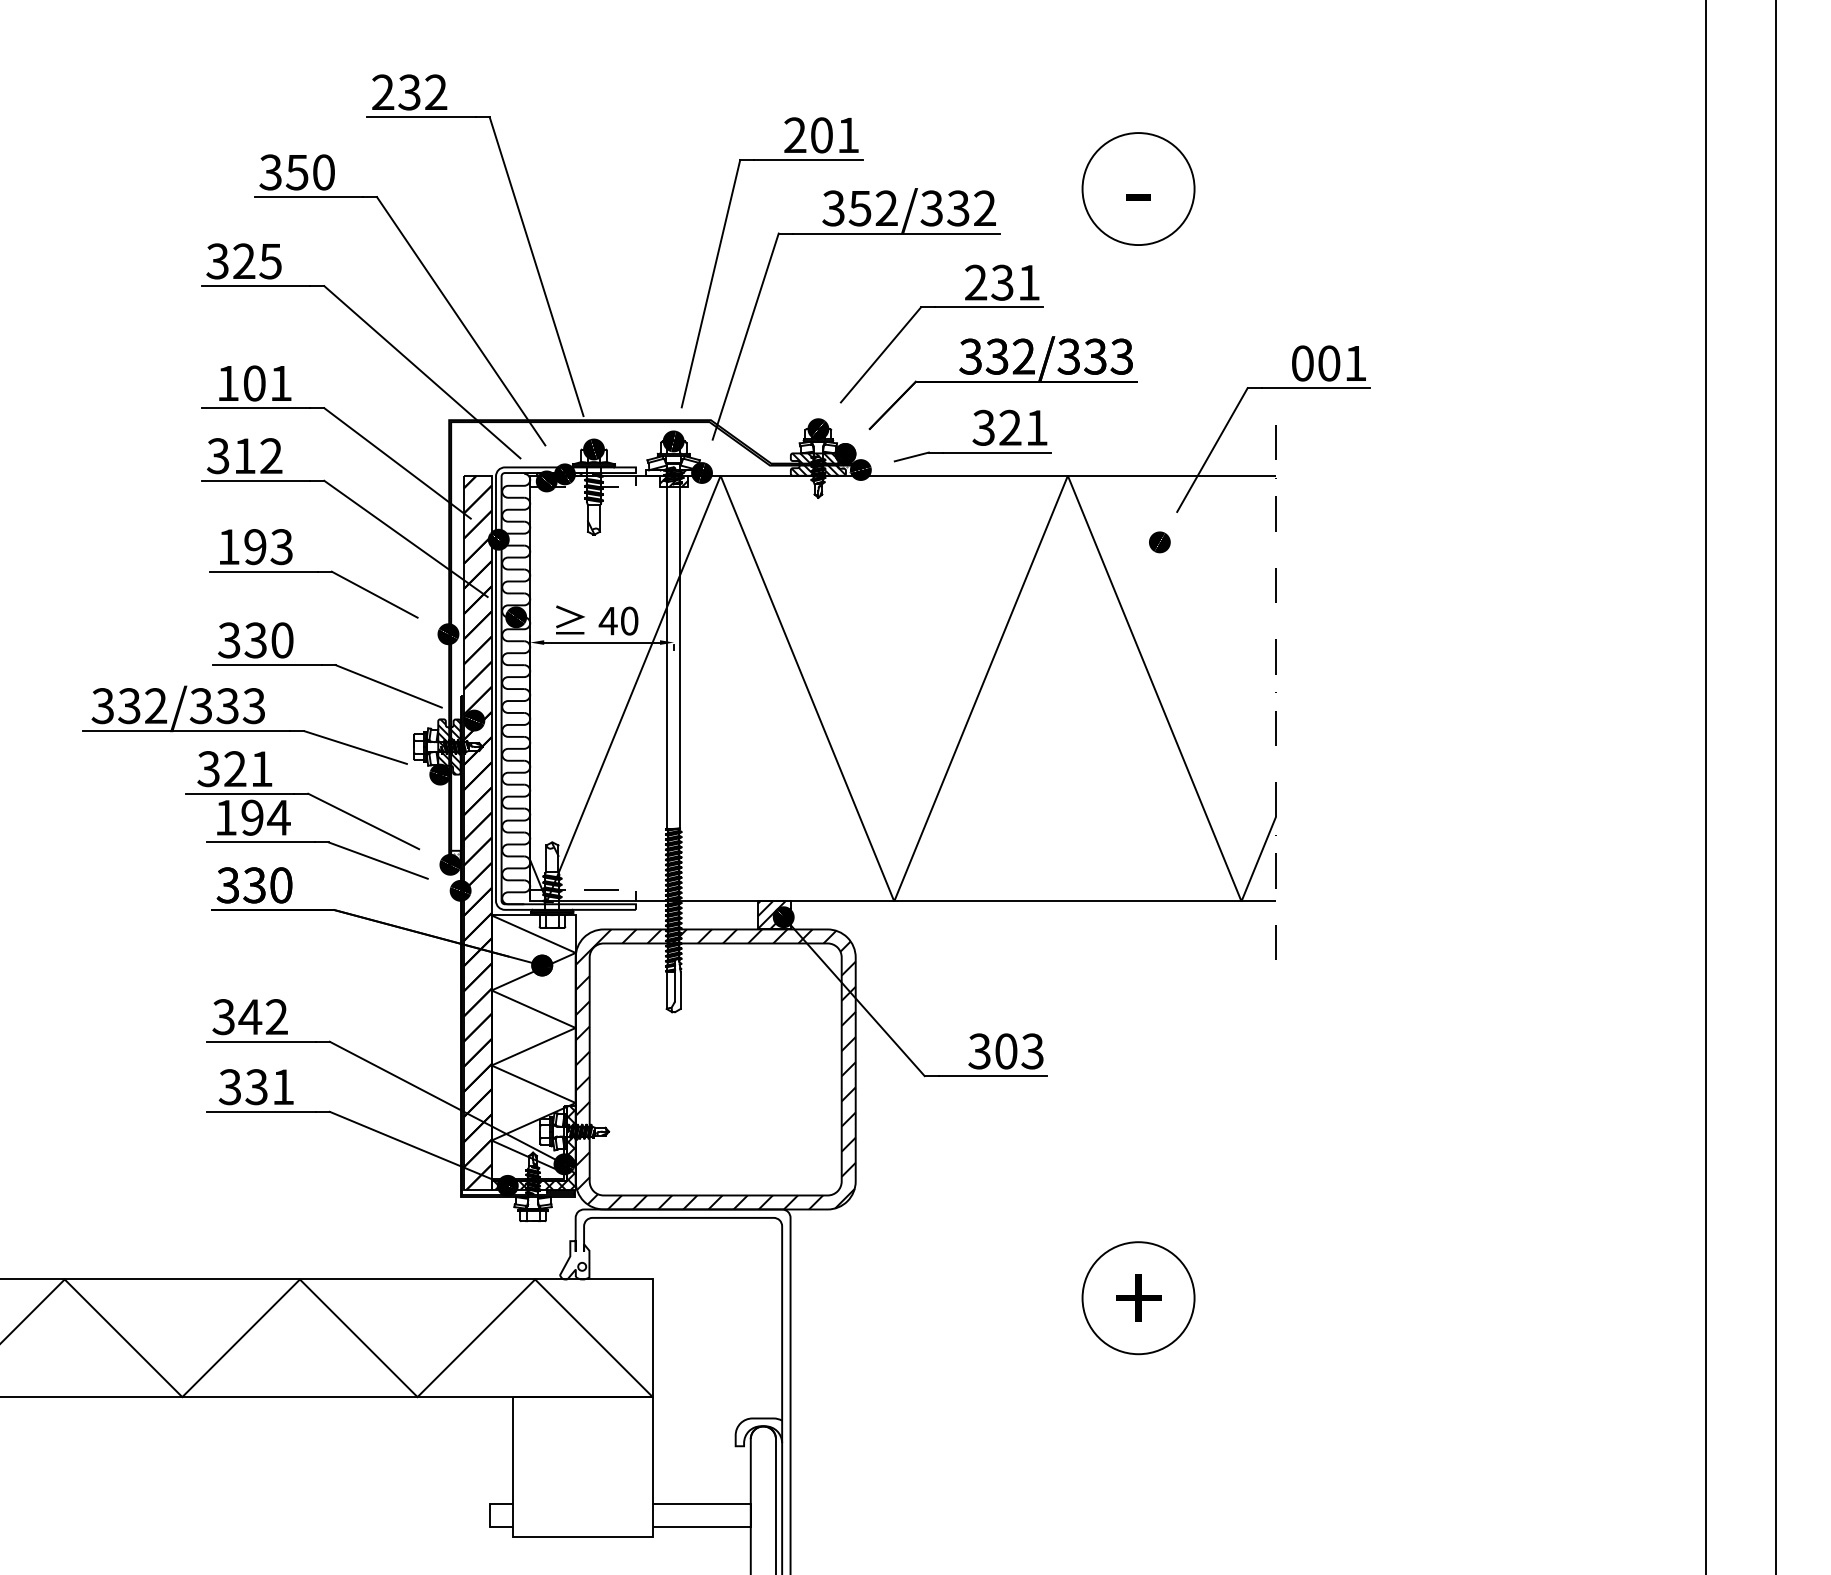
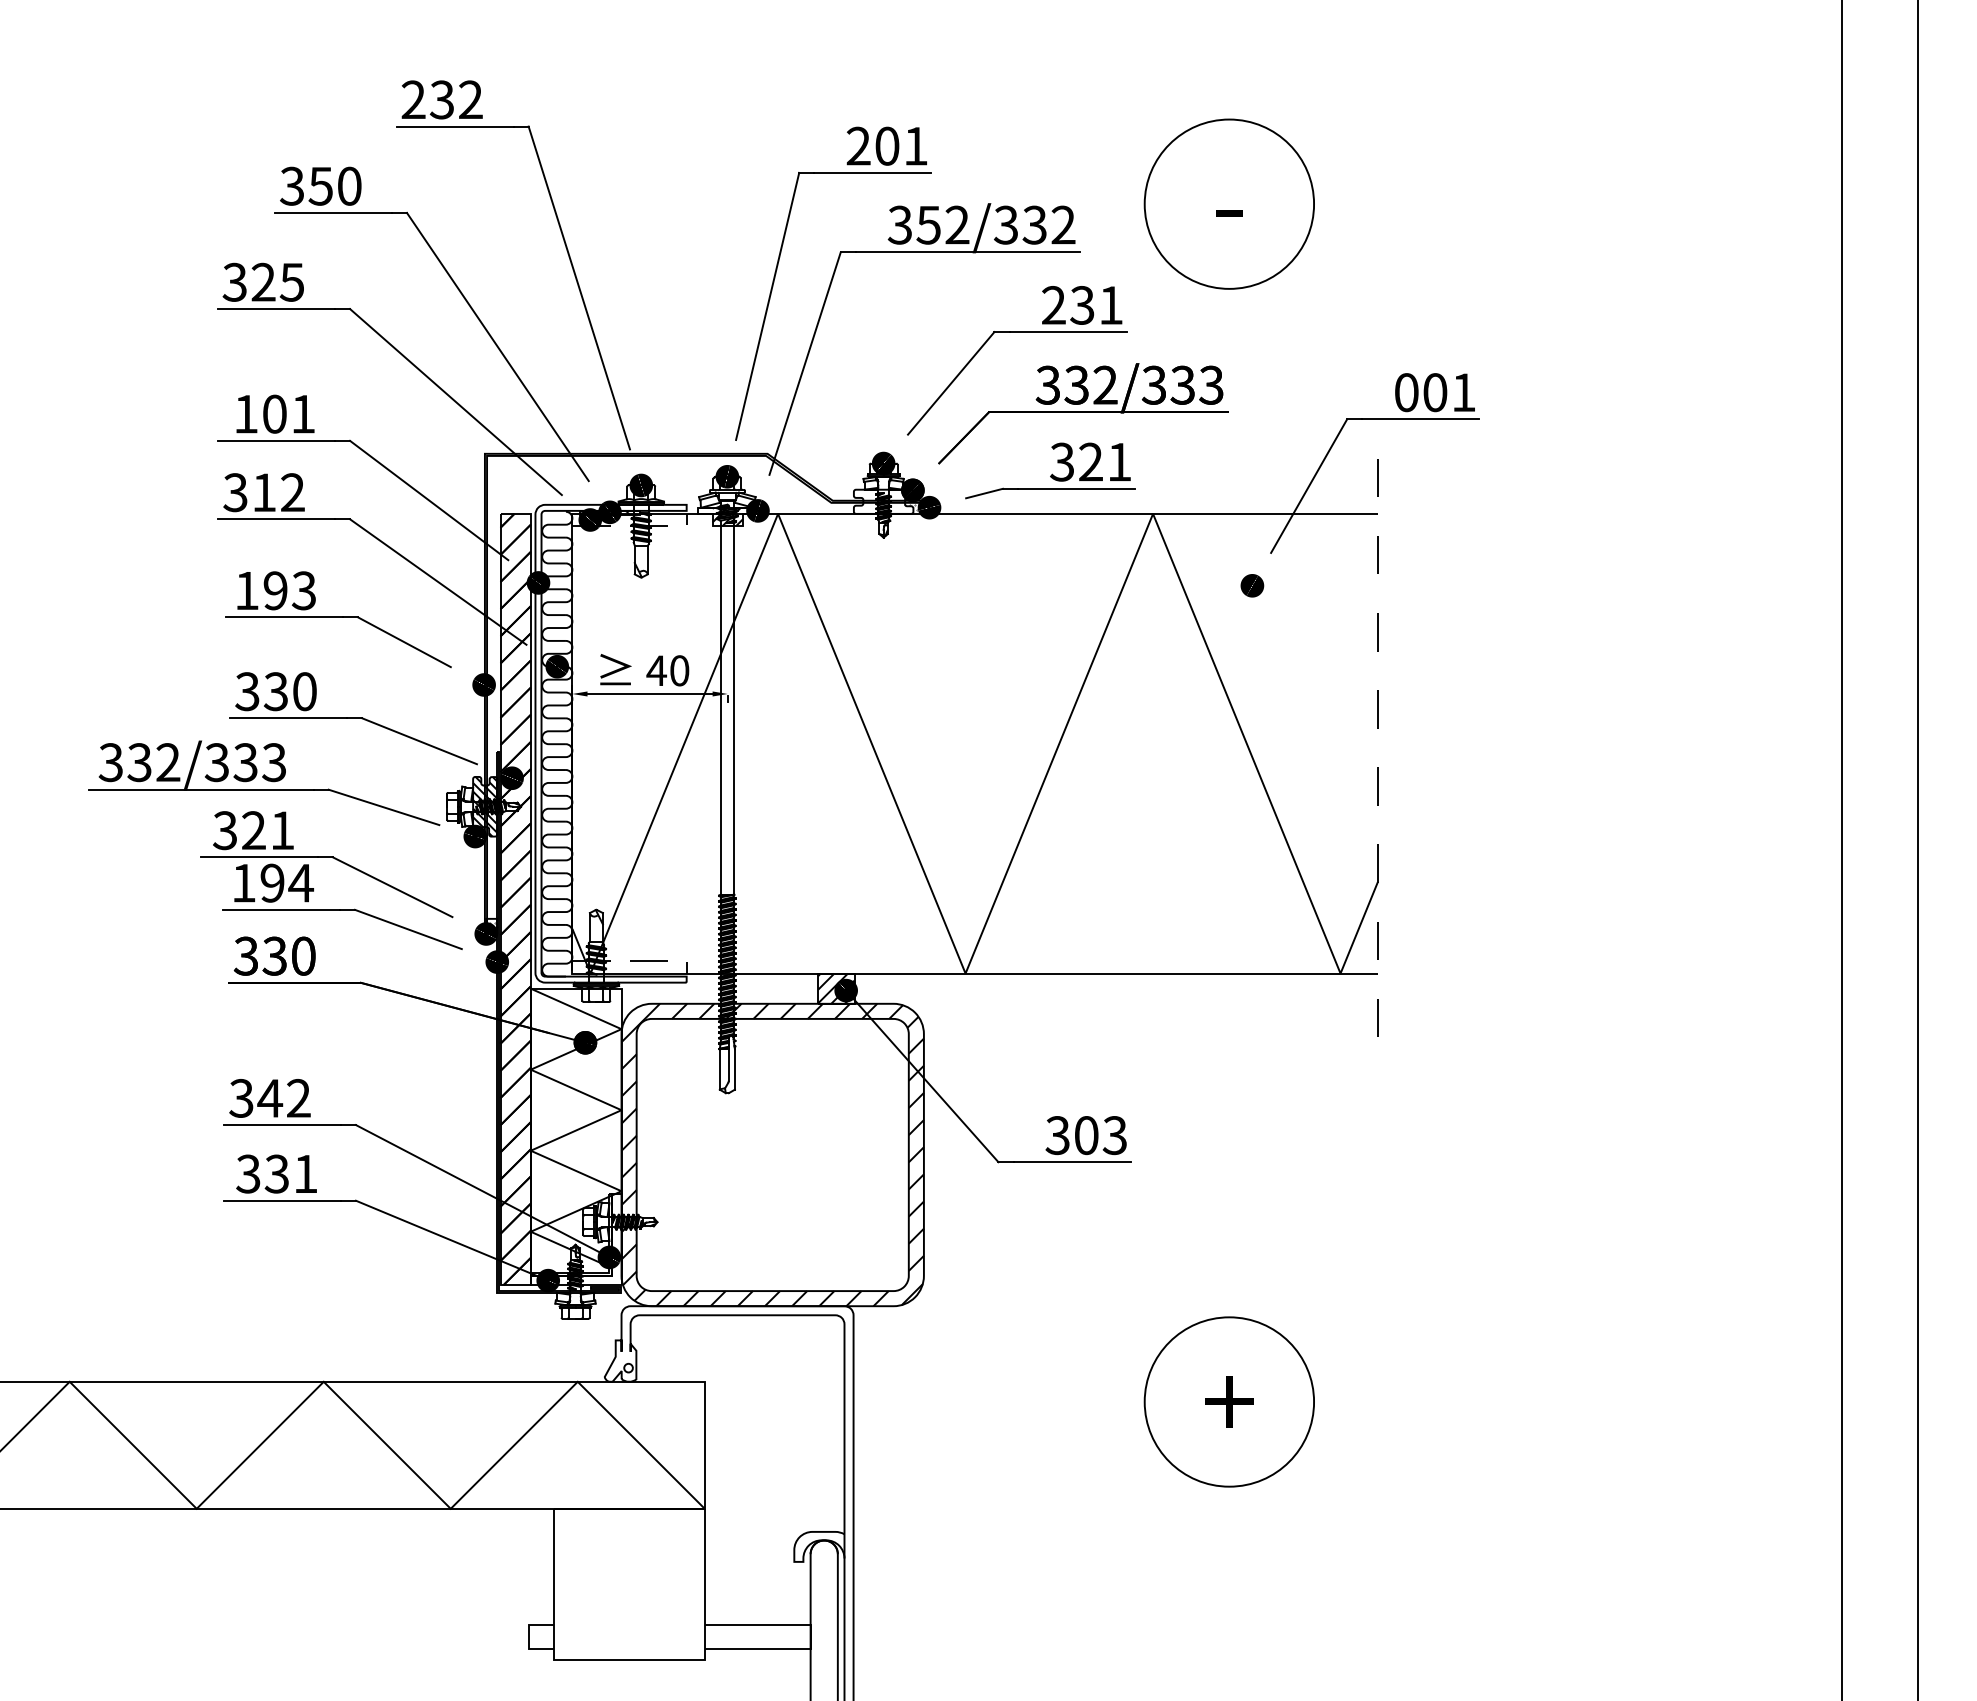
circle: (1137, 188) -> (1228, 203), size x1.4
hatch: (818, 464) -> (883, 501), removed
hatch: (534, 1147) -> (577, 1239), removed
circle: (1137, 1297) -> (1228, 1401), size x1.4

